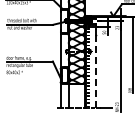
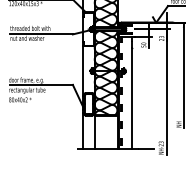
line: (95, 71) -> (131, 98), dashed -> solid

